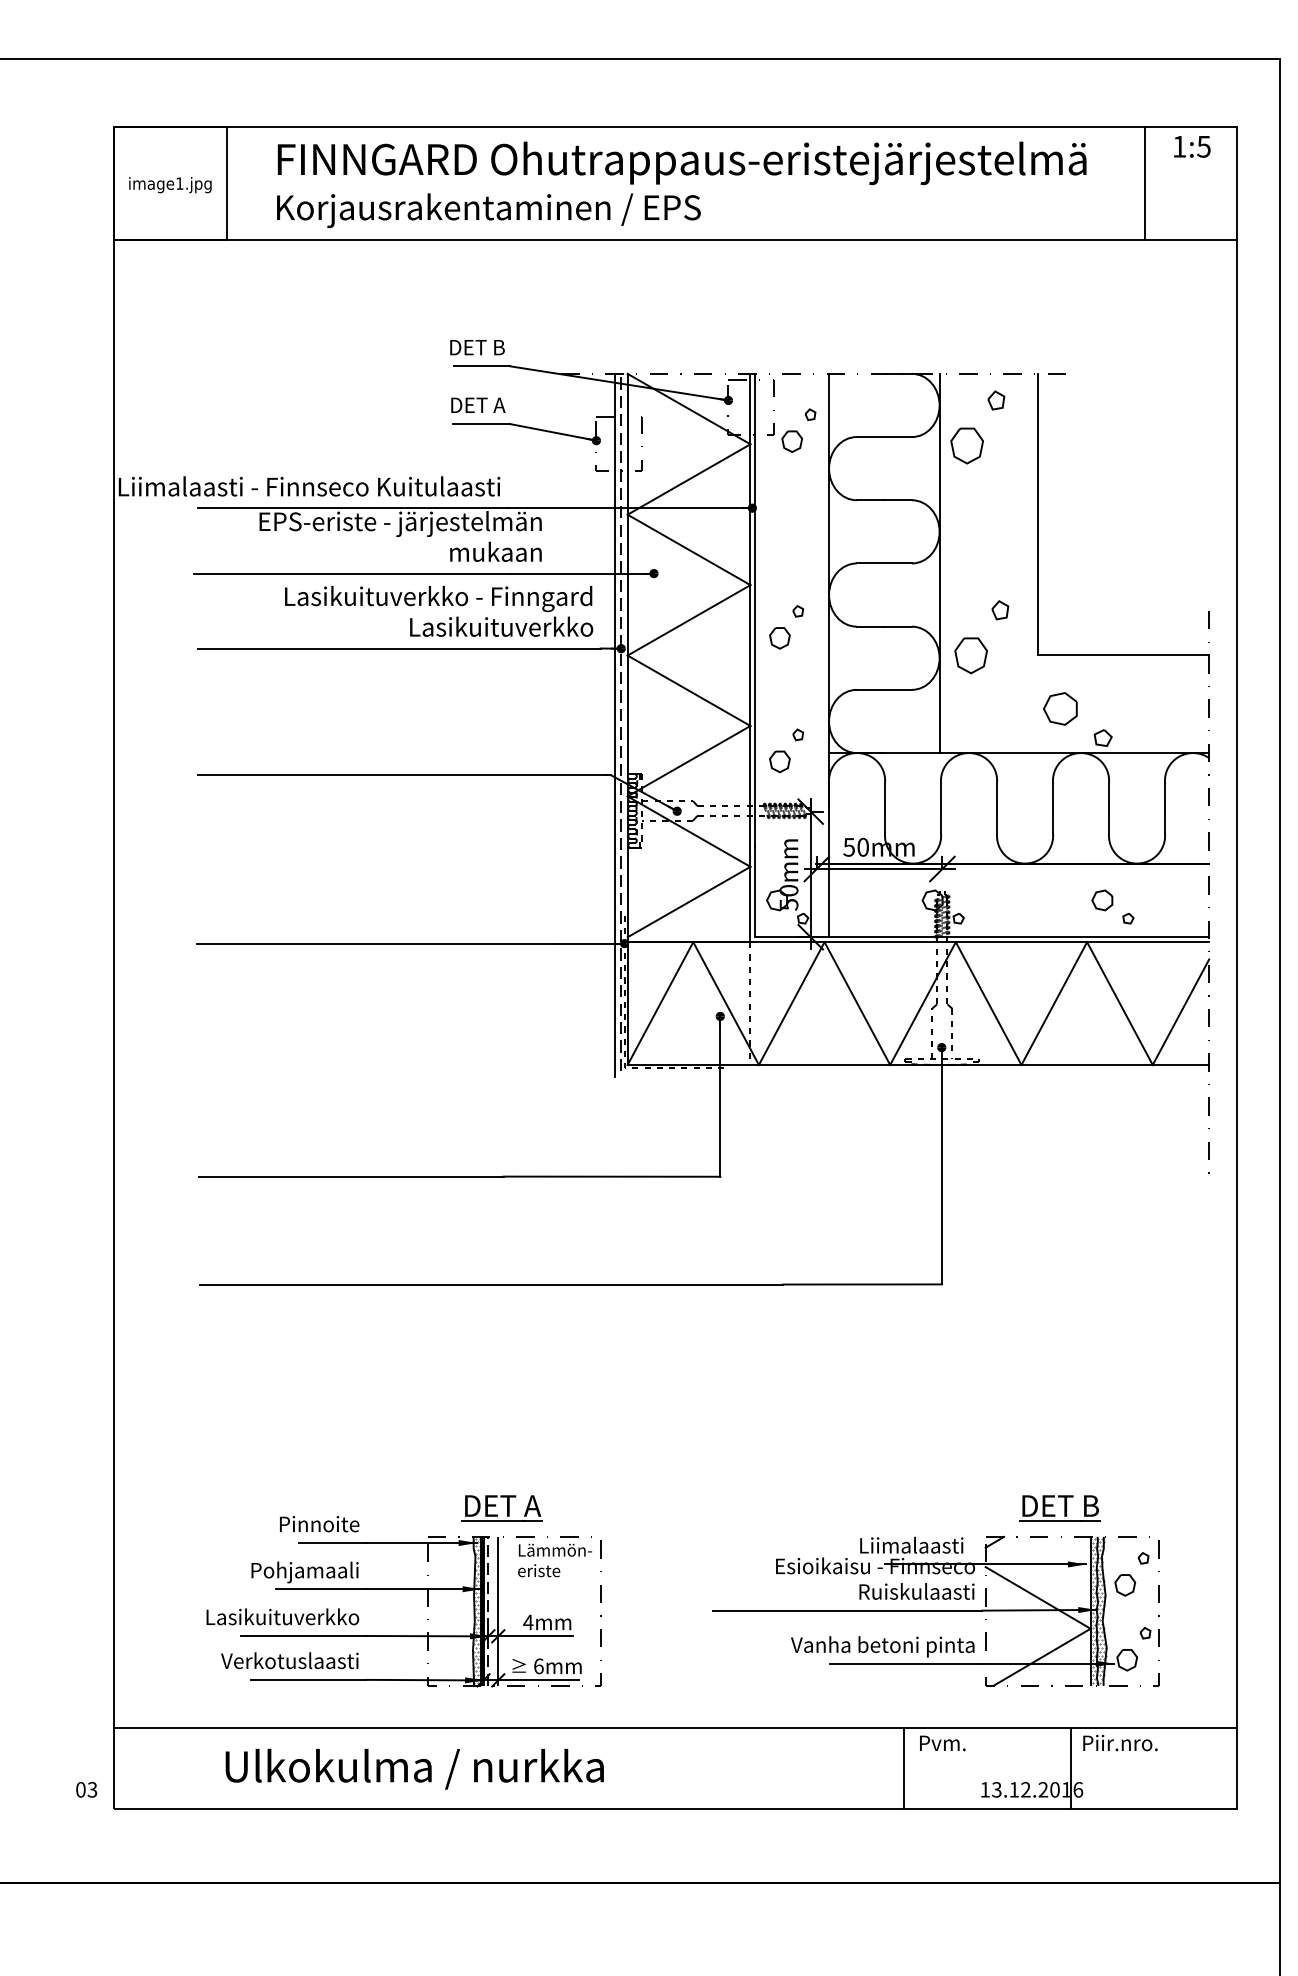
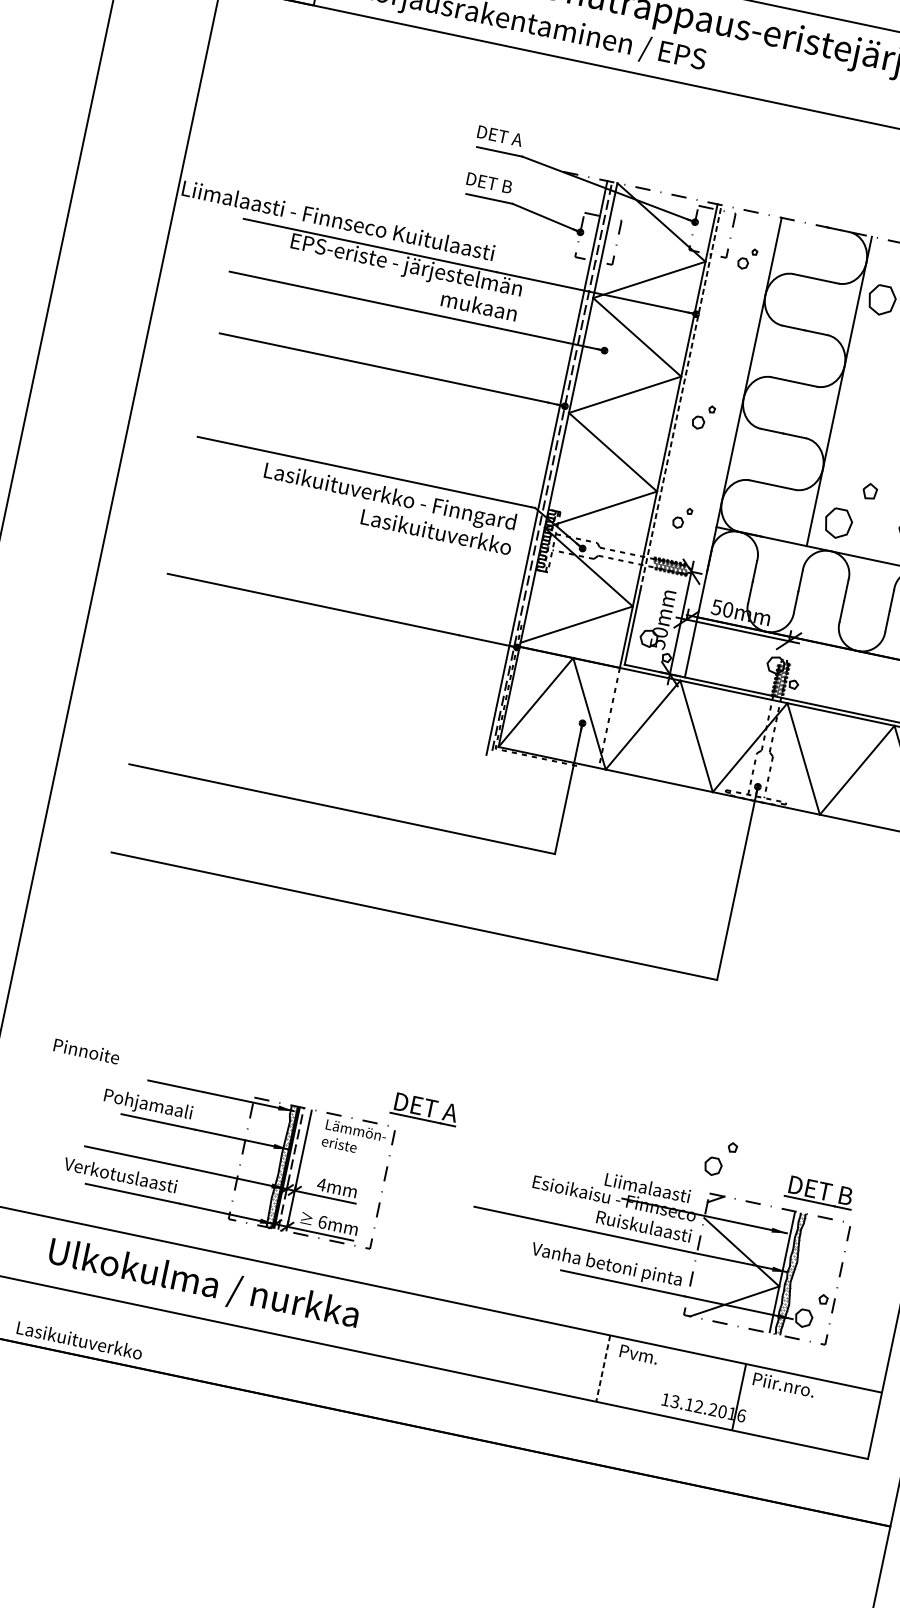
text: (477, 347) -> (499, 135), DET B -> DET A
text: (477, 404) -> (489, 182), DET A -> DET B
part: (798, 430) -> (747, 258), size x0.6
line: (755, 609) -> (681, 397), solid -> dashed
text: (439, 611) -> (388, 508), moved
part: (786, 627) -> (703, 417), size x0.7
part: (981, 637) -> (849, 510), moved
part: (786, 750) -> (682, 517), size x0.6
part: (501, 1508) -> (424, 1109), moved
part: (1059, 1508) -> (819, 1192), moved
text: (319, 1524) -> (86, 1051), moved
part: (1131, 1574) -> (720, 1158), moved
hatch: (1094, 1610) -> (785, 1272), removed
text: (282, 1616) -> (79, 1339), moved
line: (904, 1768) -> (603, 1368), solid -> dashed

